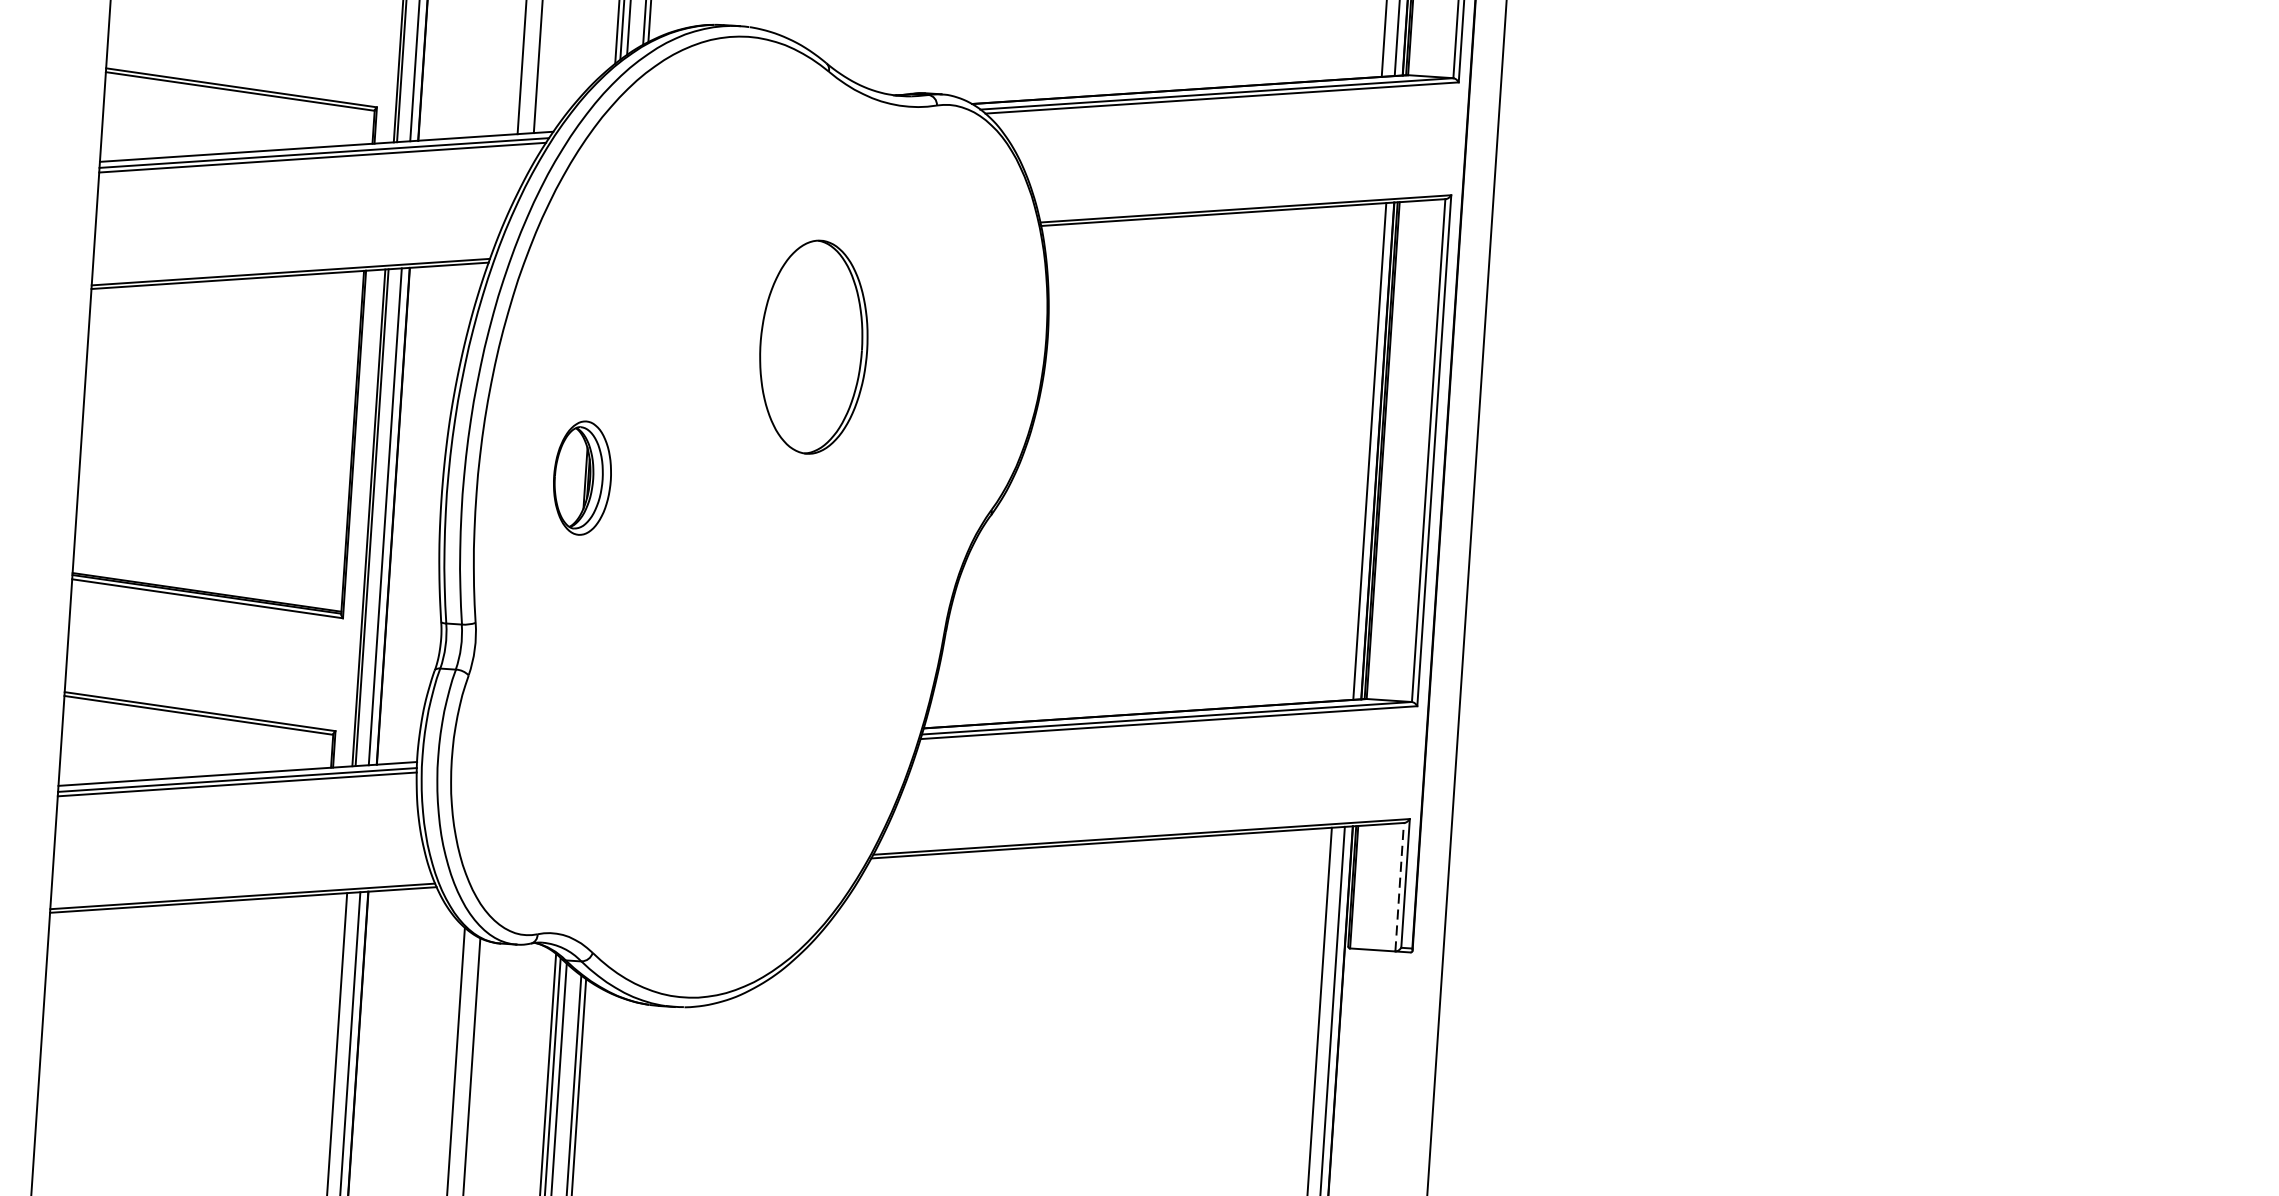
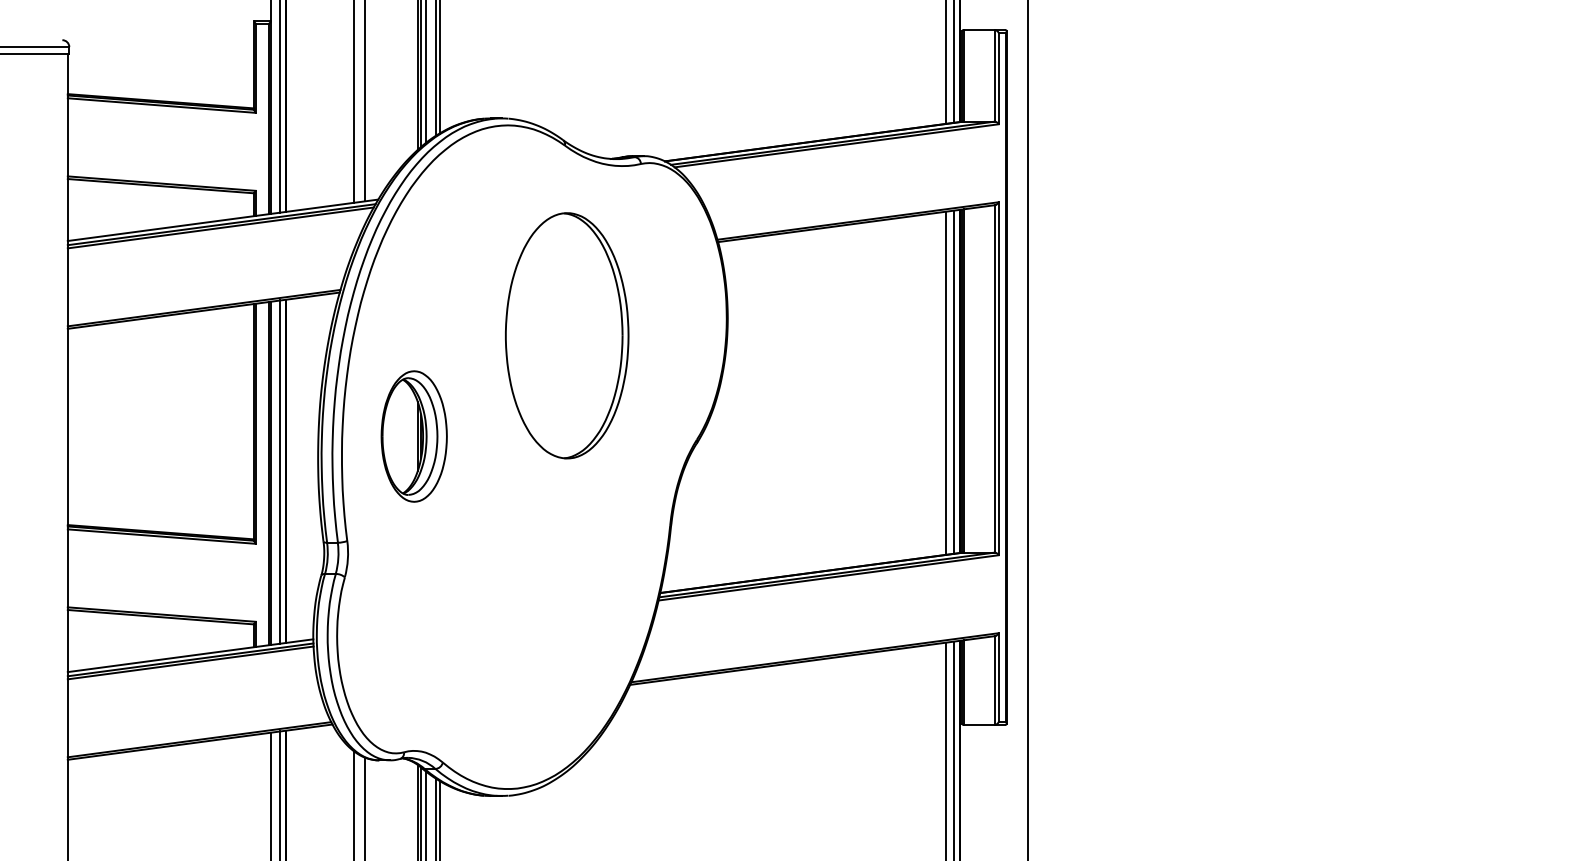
part: (814, 346) -> (567, 335), size x1.67
line: (1356, 451) -> (945, 382), added
part: (581, 478) -> (413, 436), size x1.67
line: (1399, 887) -> (994, 680), dashed -> solid

